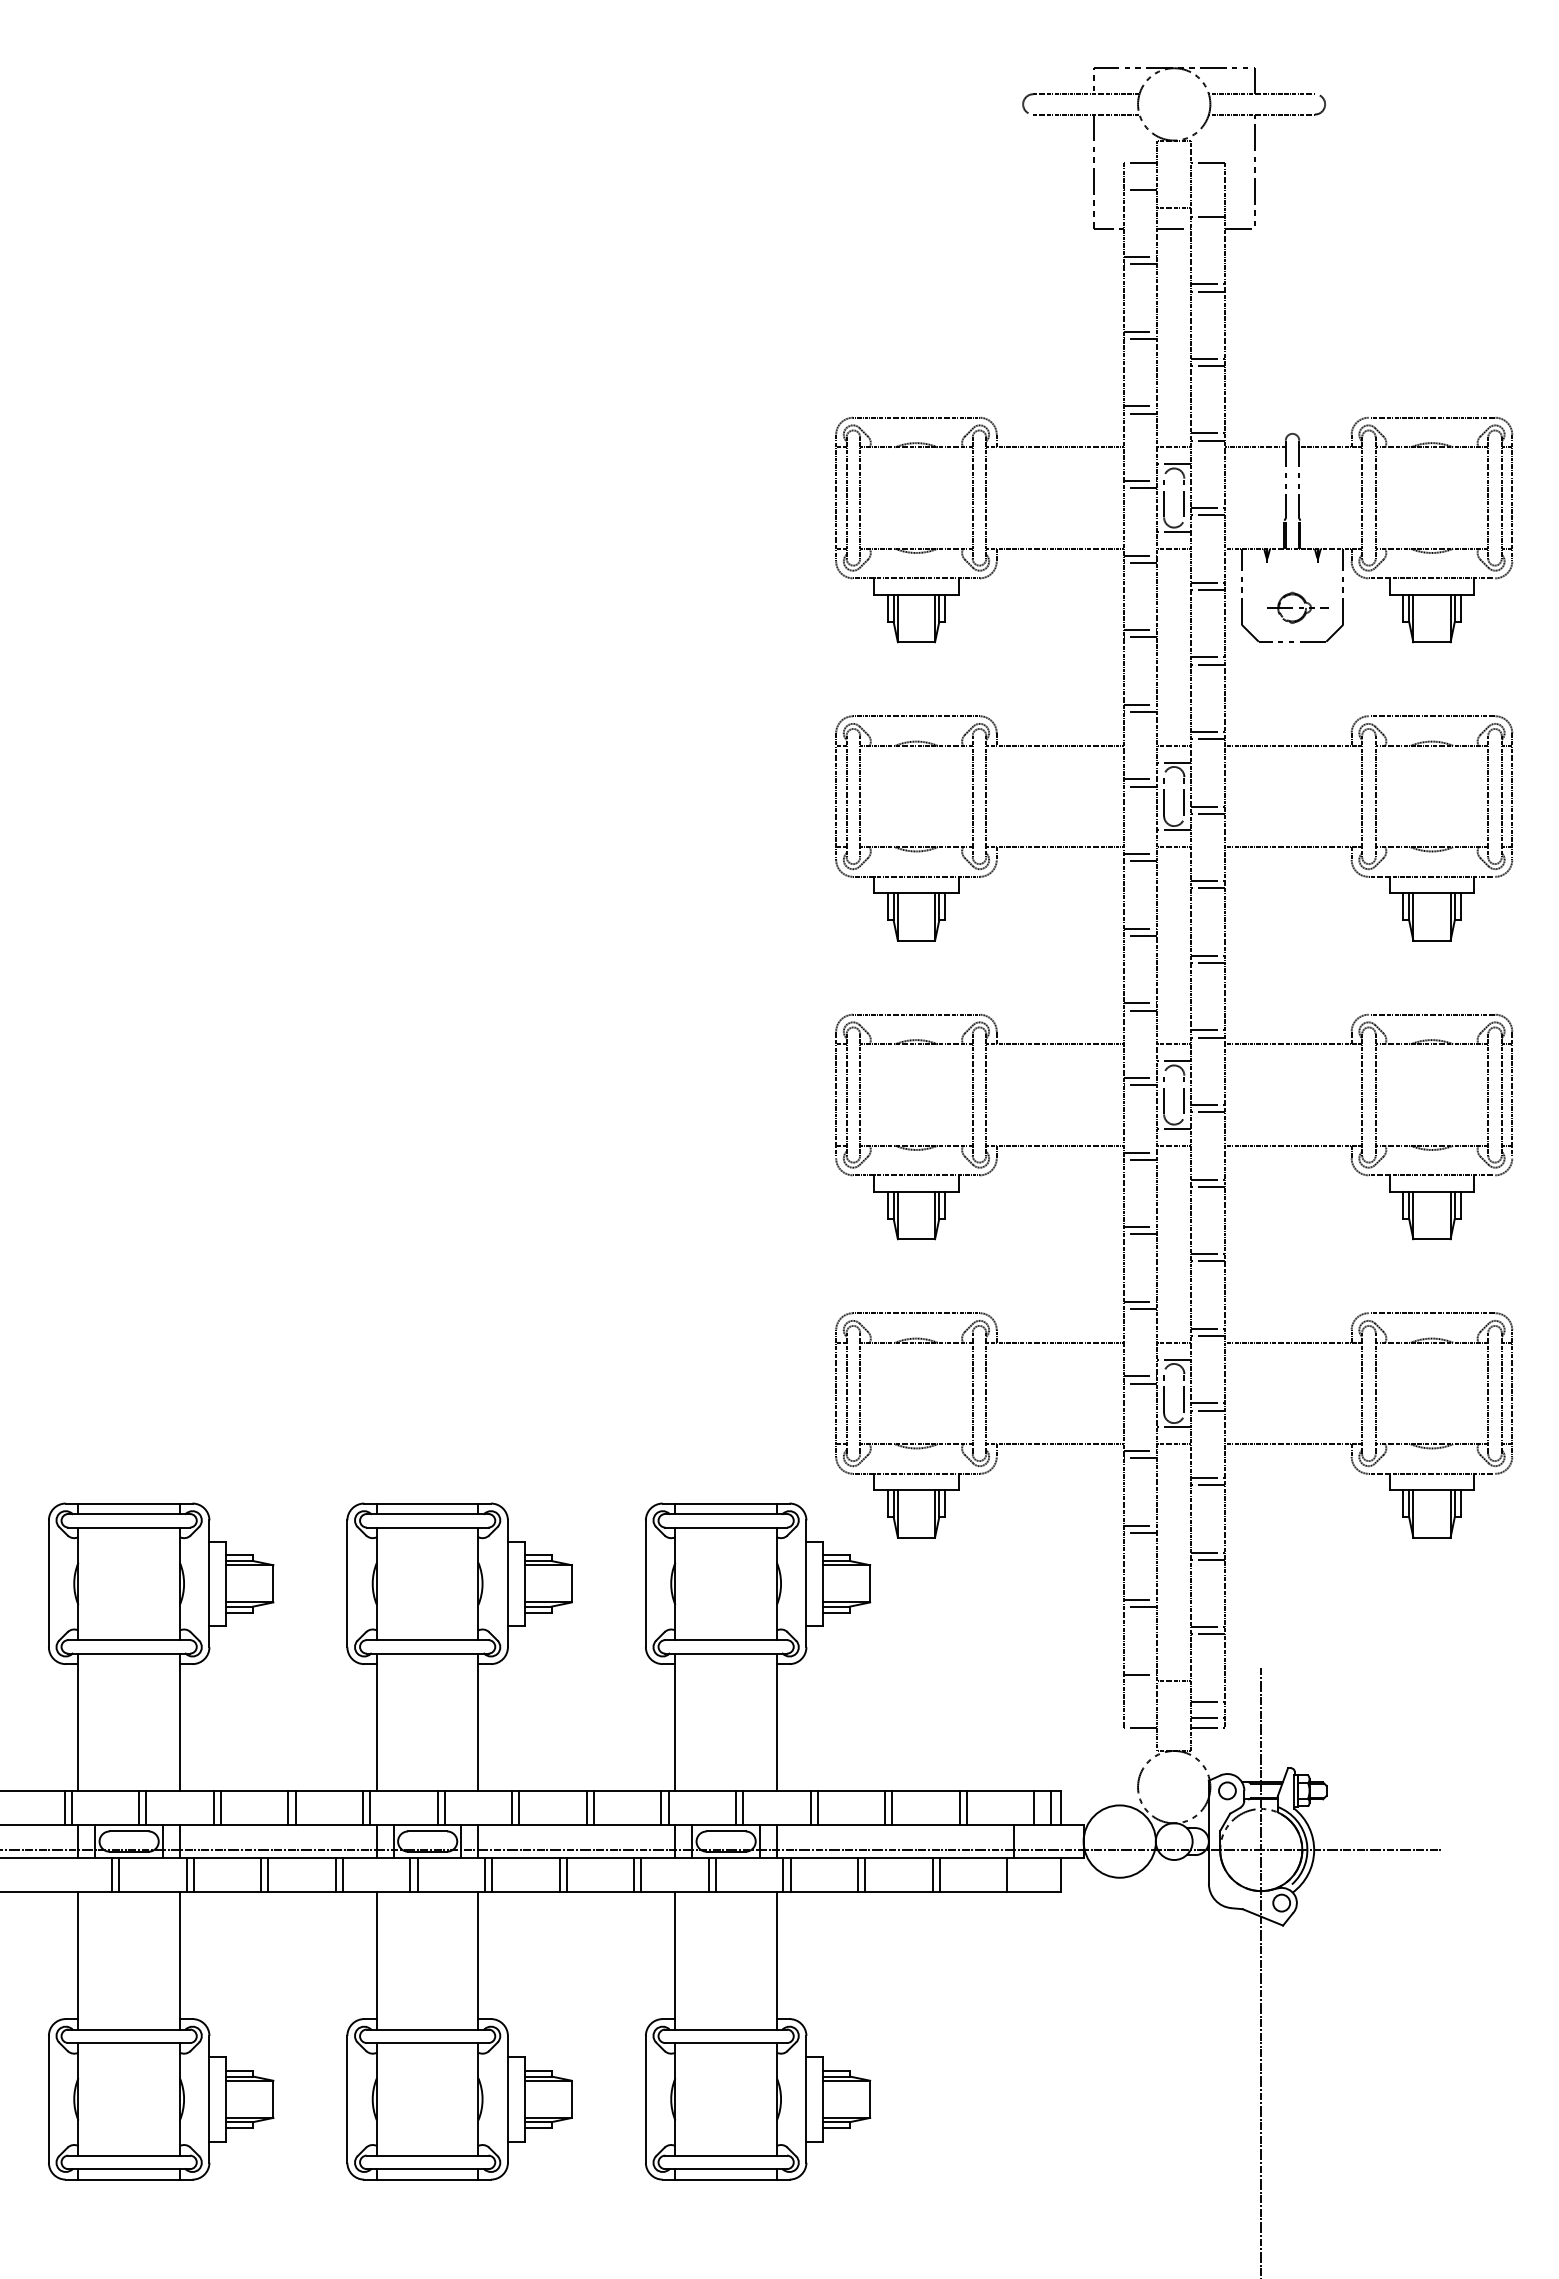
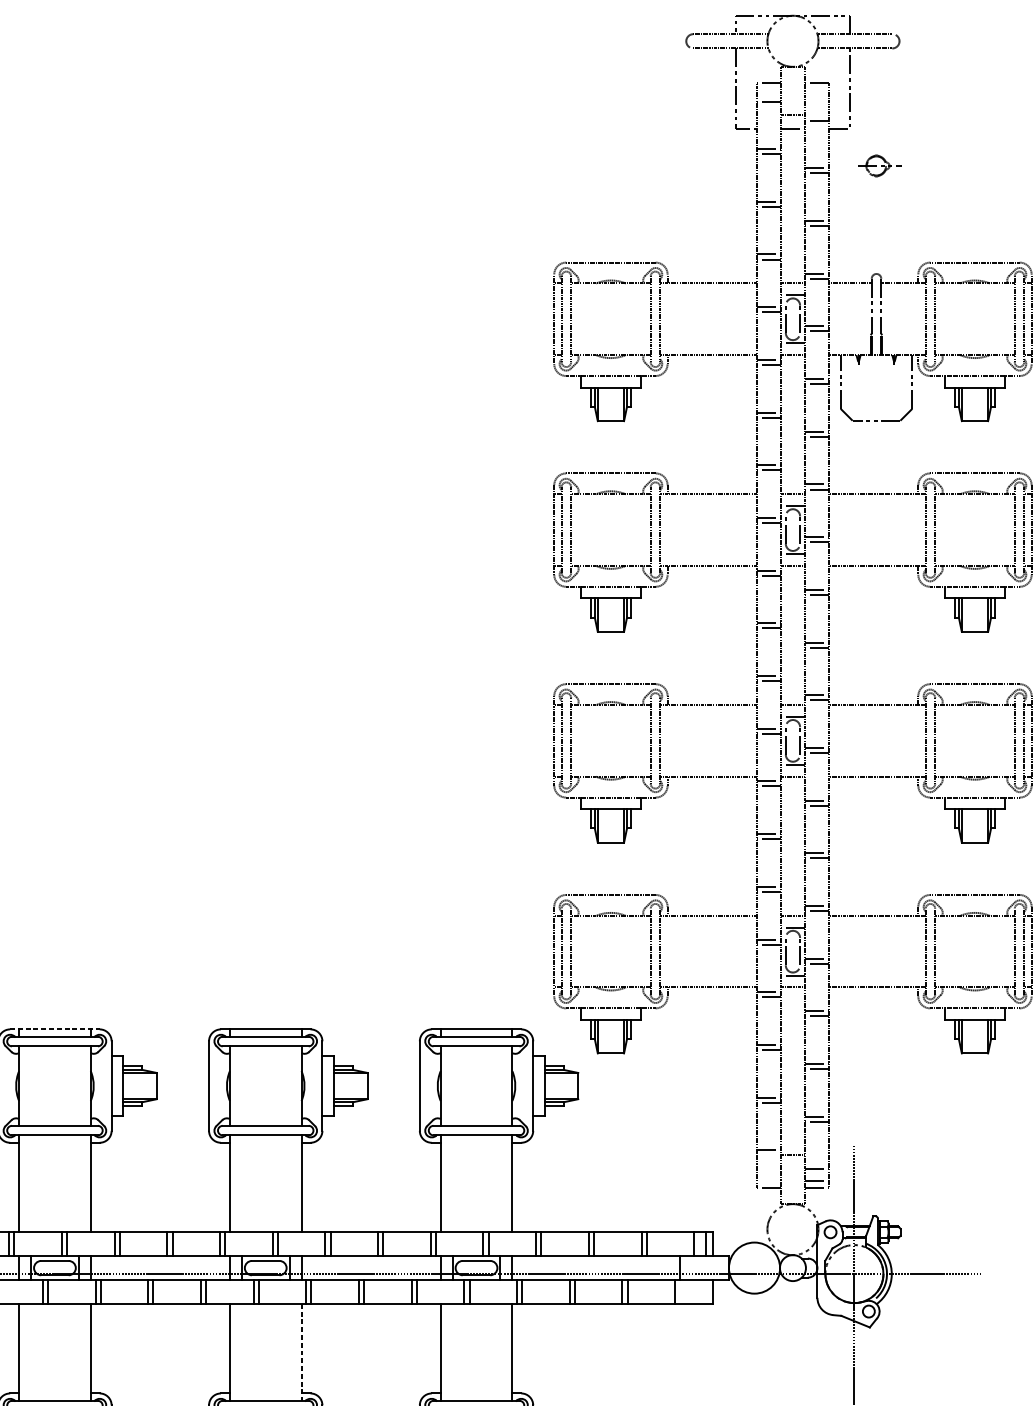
part: (1297, 607) -> (880, 165), moved
line: (129, 1503) -> (55, 1029), solid -> dashed
line: (478, 1960) -> (301, 1352), solid -> dashed

